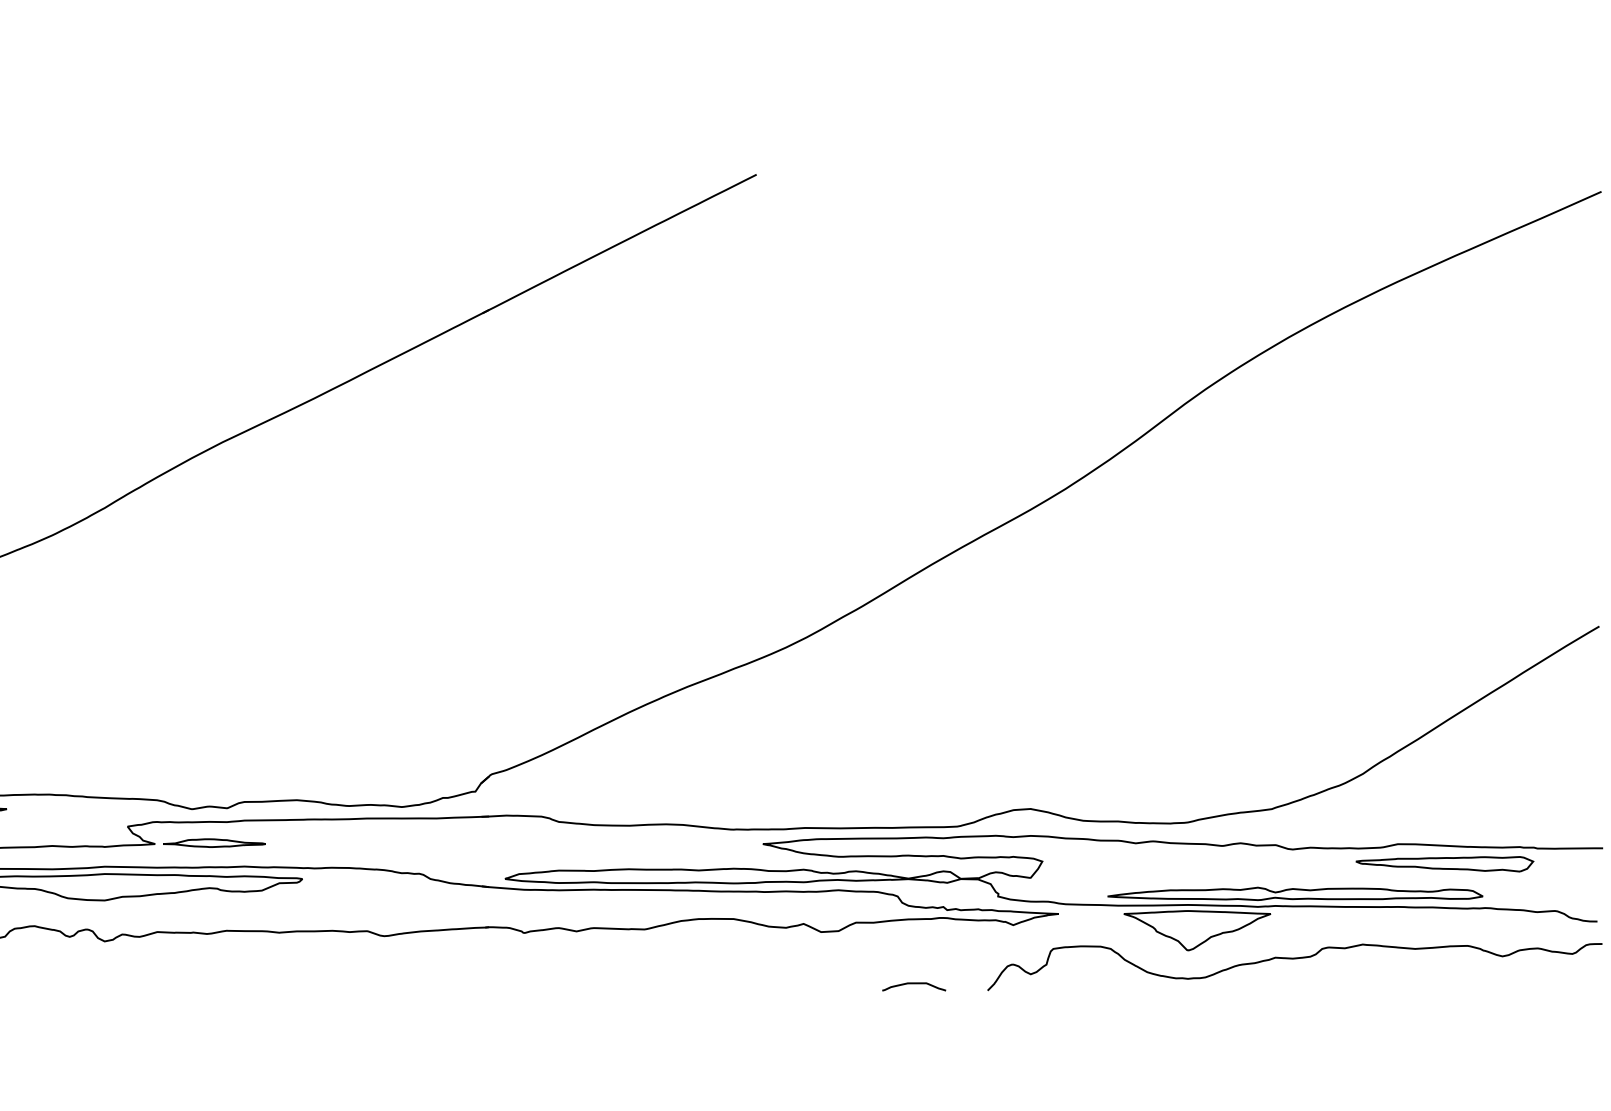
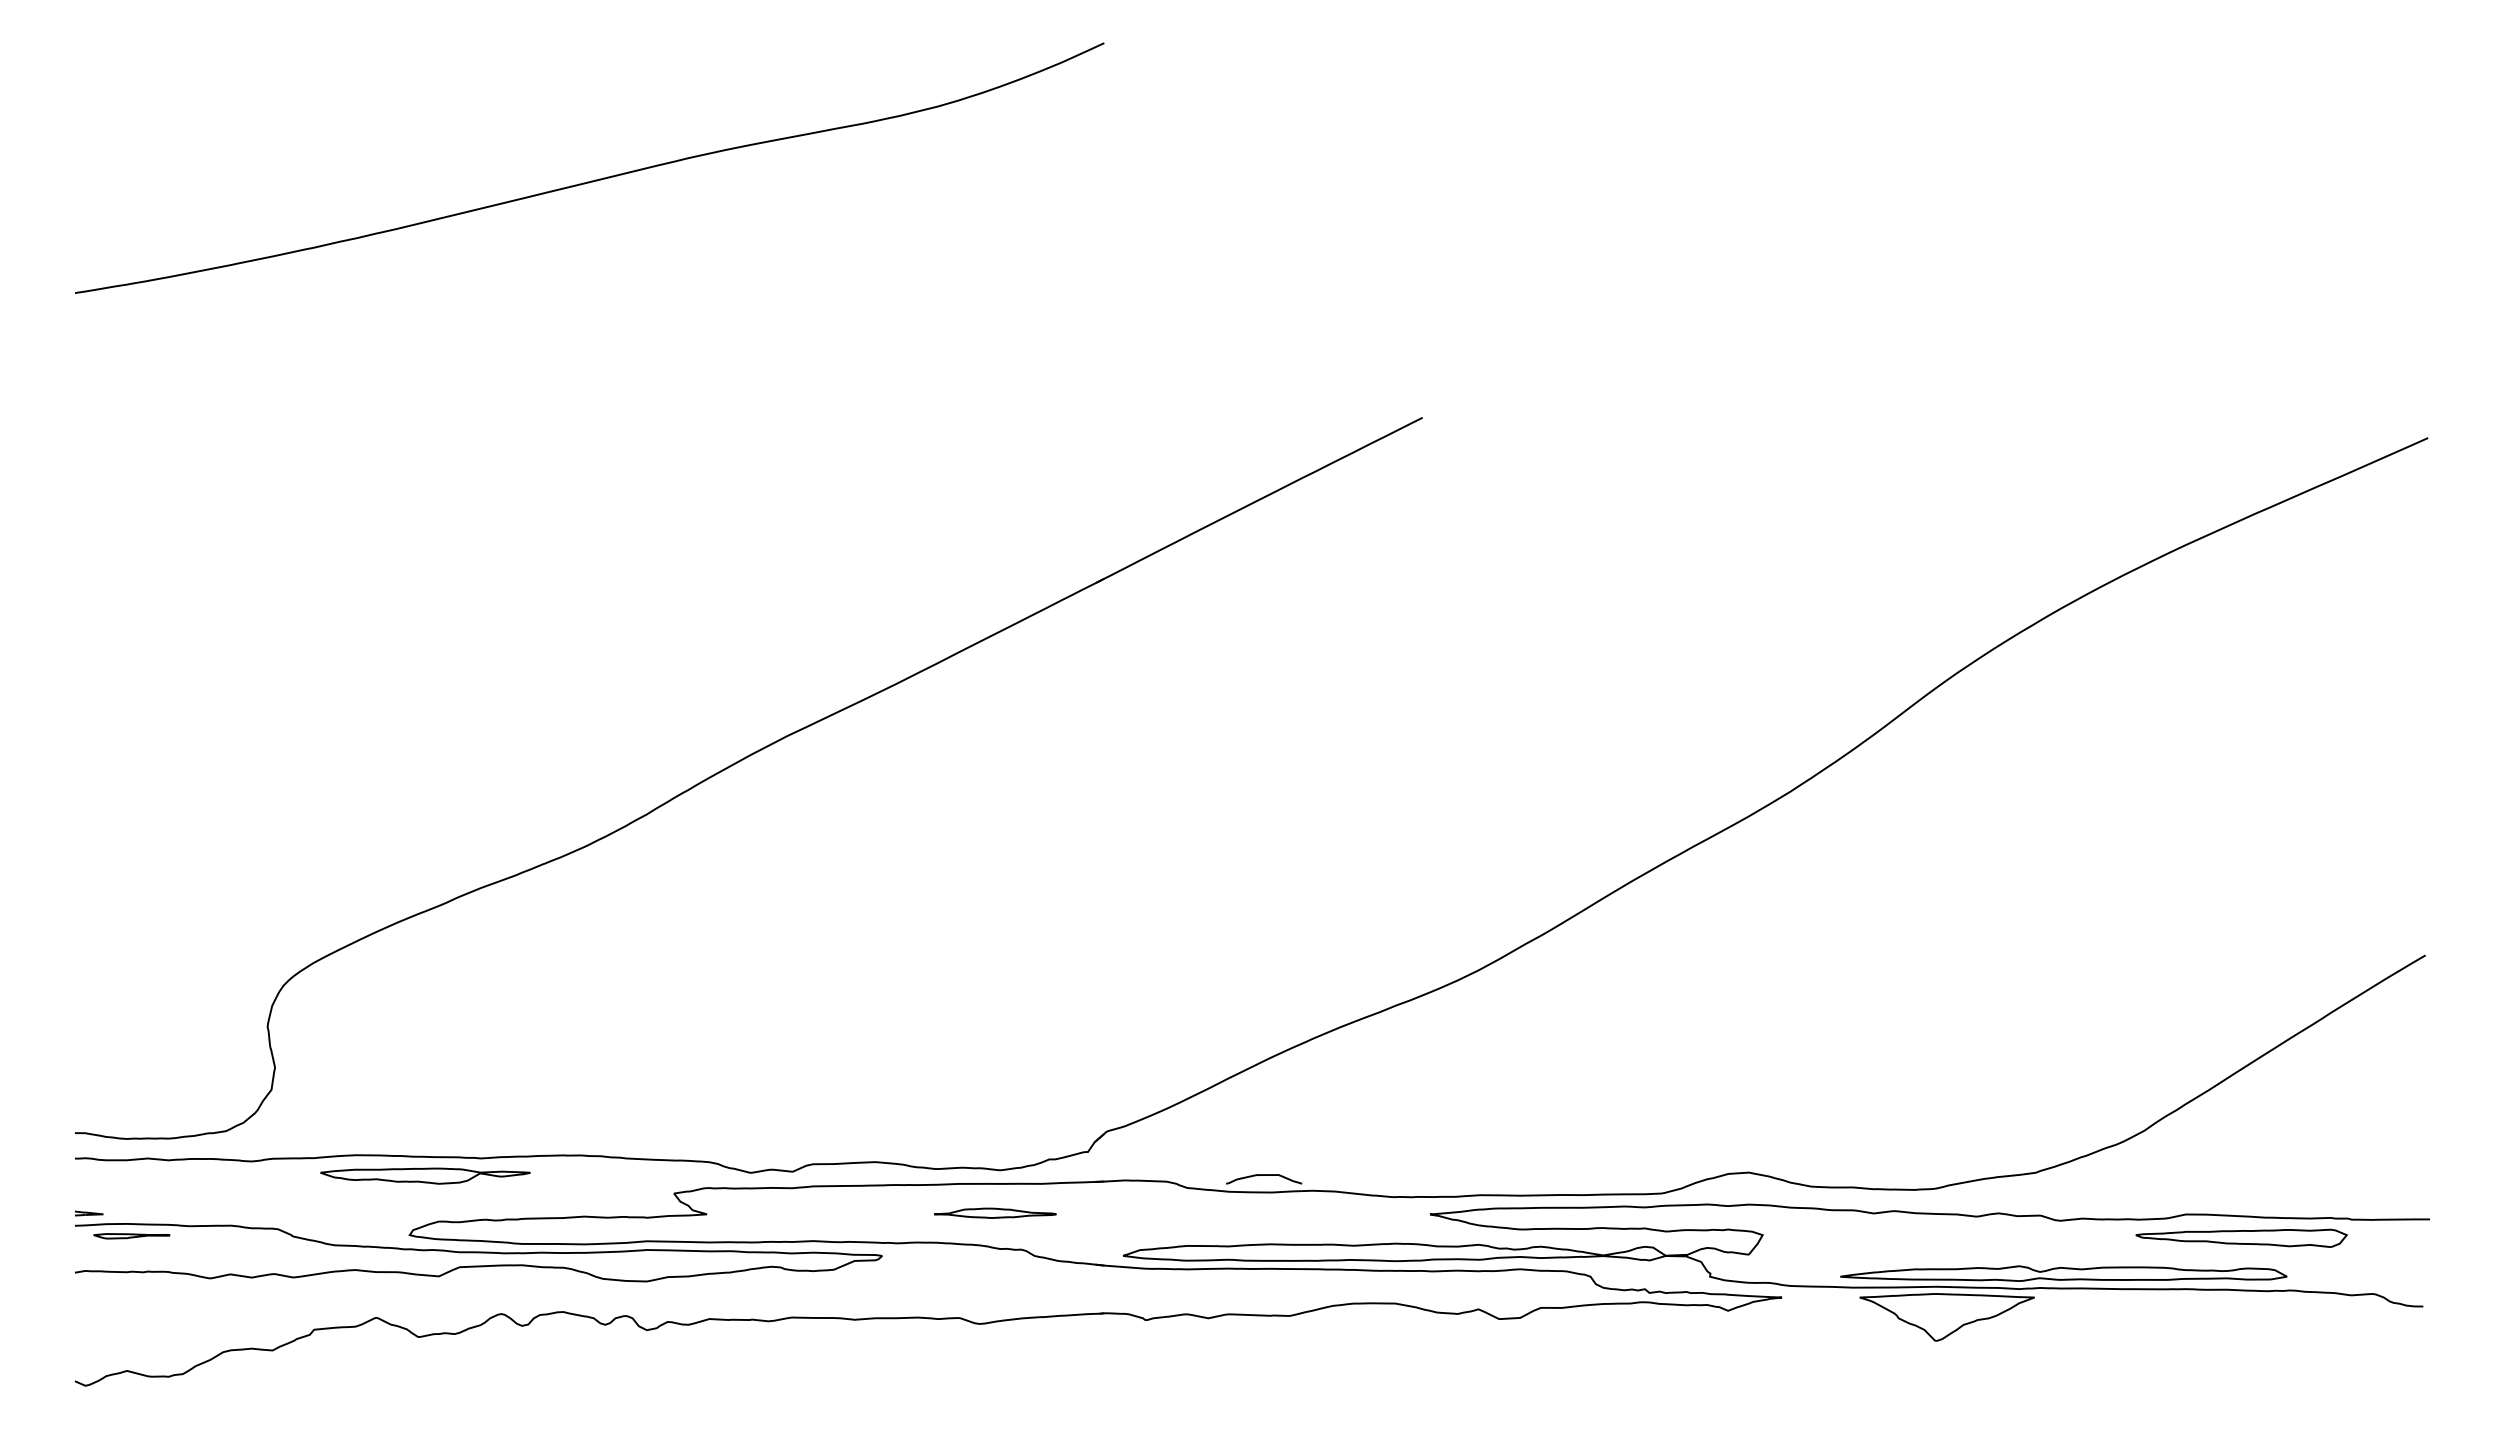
part: (214, 842) -> (995, 1212), moved
curve: (1295, 959) -> (2063, 1351), removed
curve: (914, 983) -> (1264, 1175), moved

